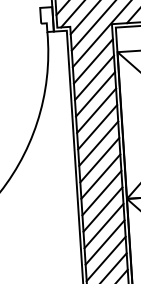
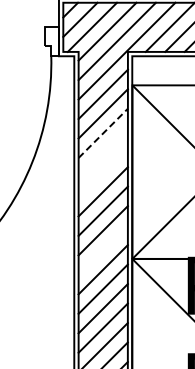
line: (95, 94) -> (103, 133), solid -> dashed
line: (95, 110) -> (102, 152), removed
line: (96, 126) -> (102, 171), removed
line: (101, 192) -> (102, 249), removed

